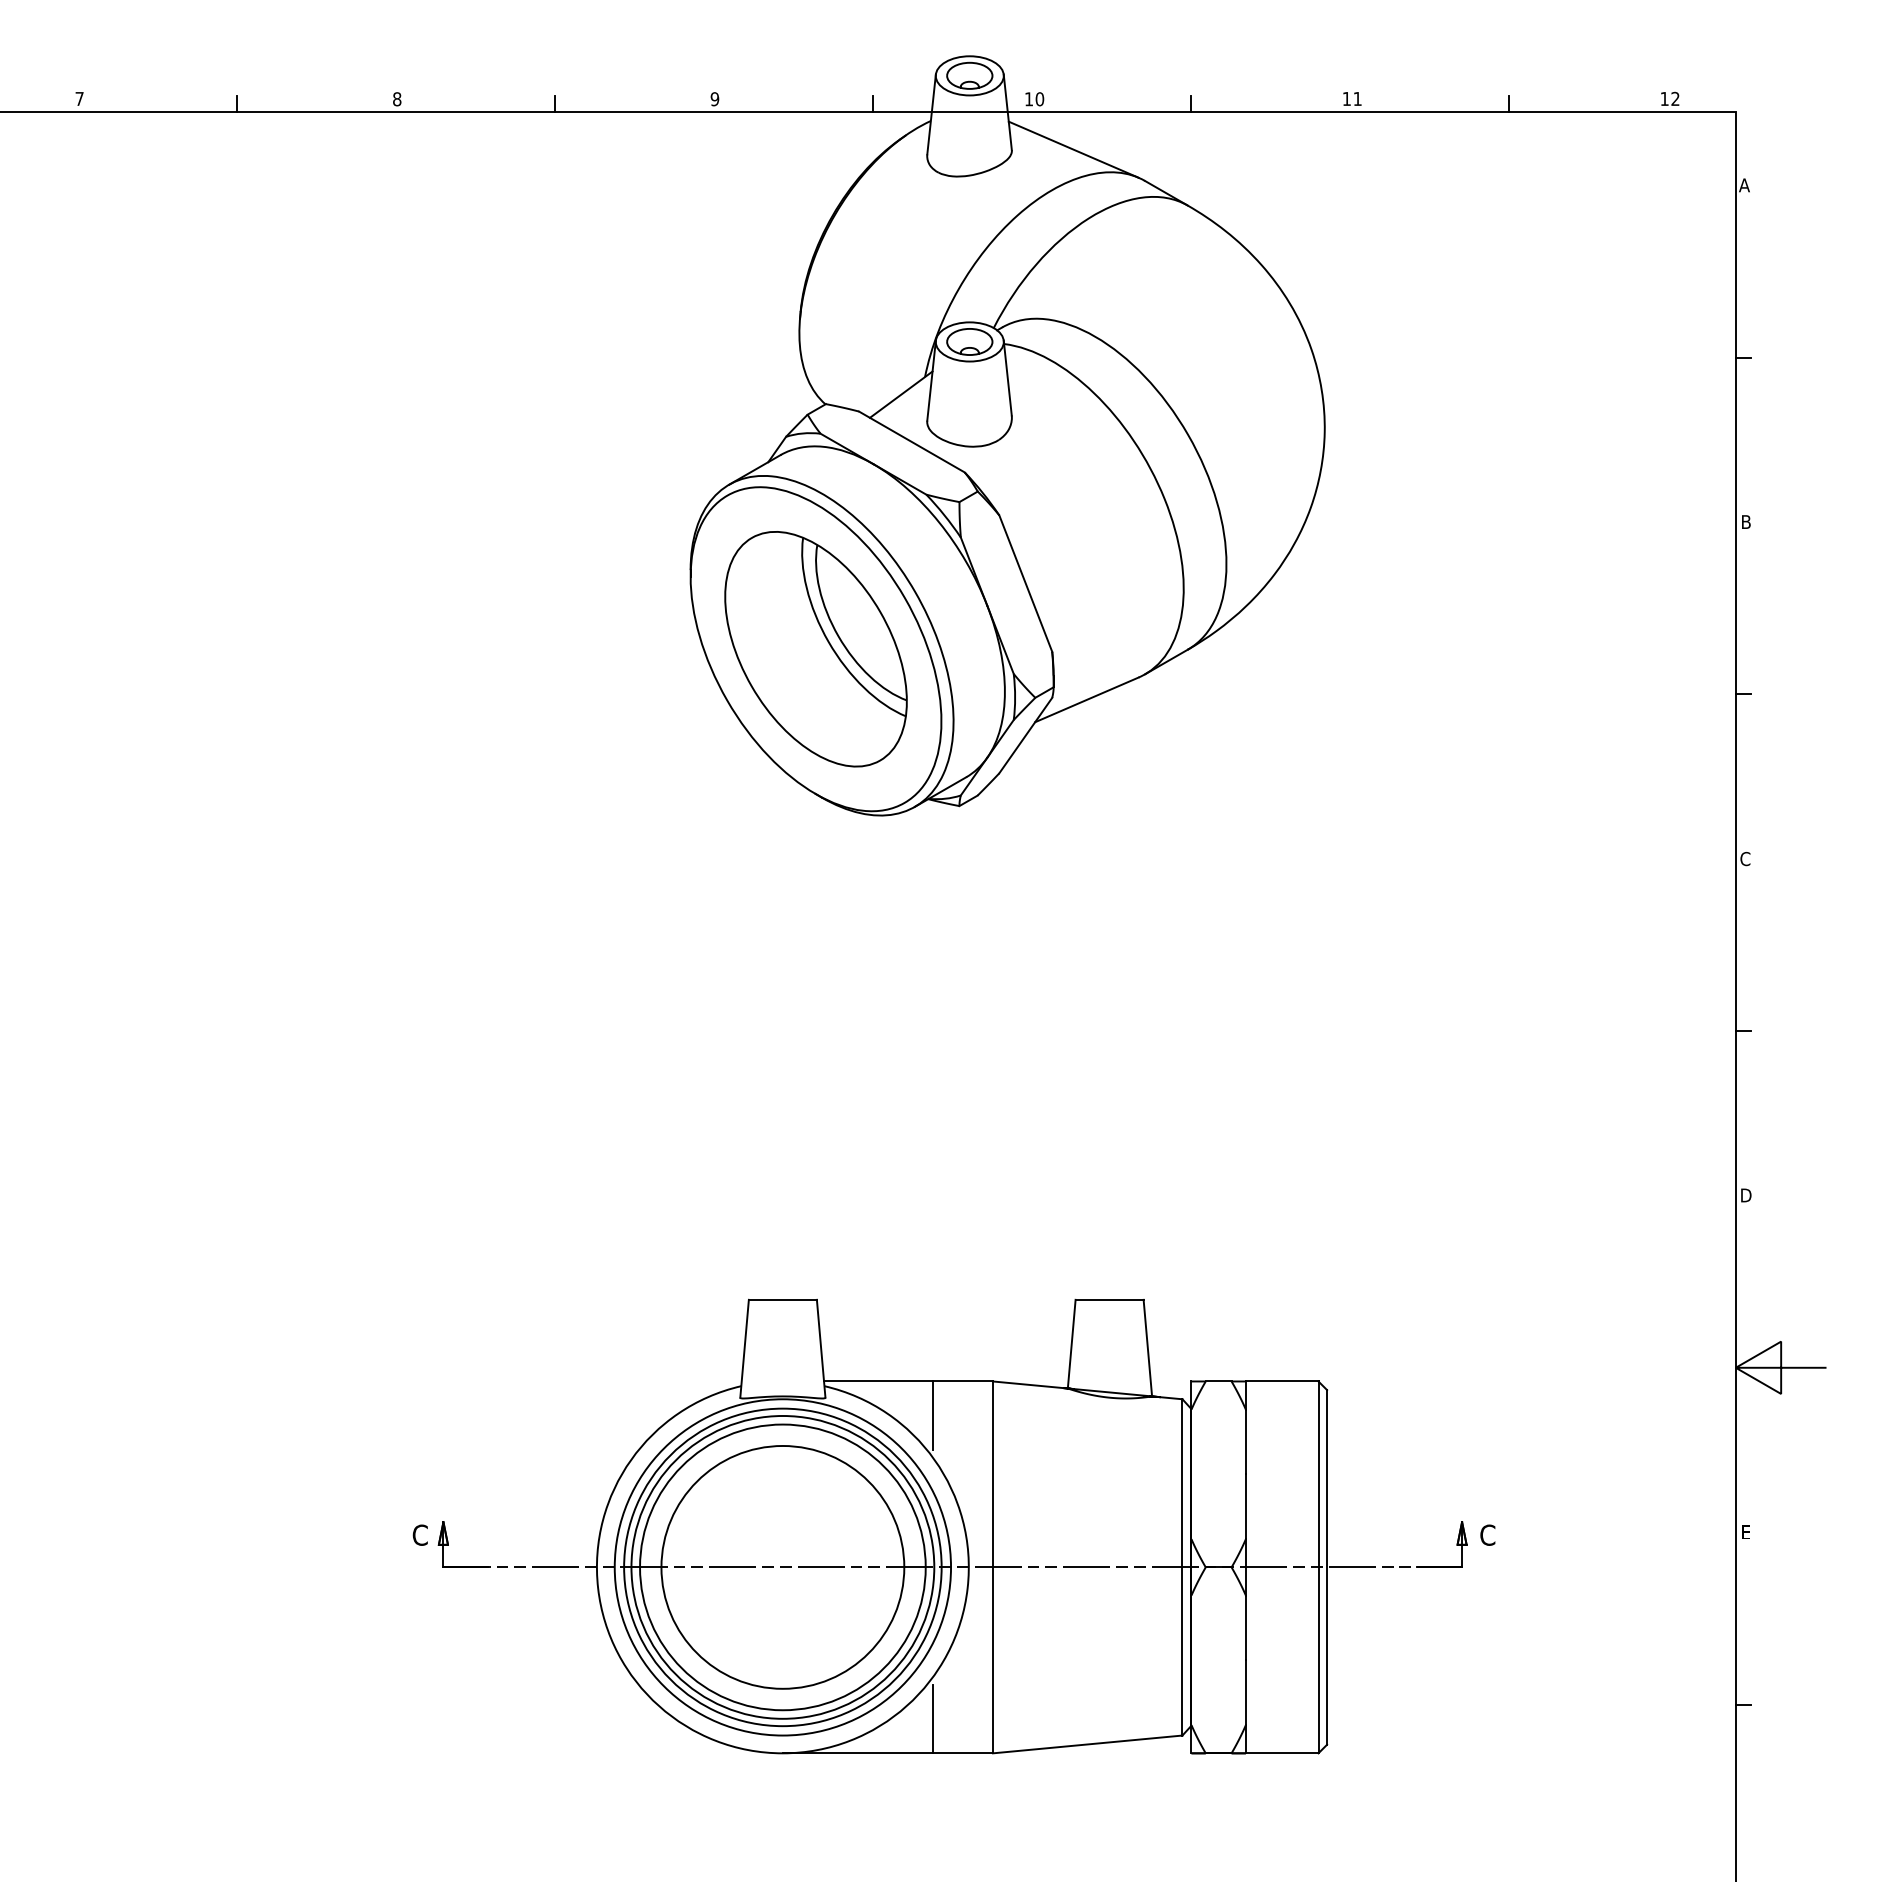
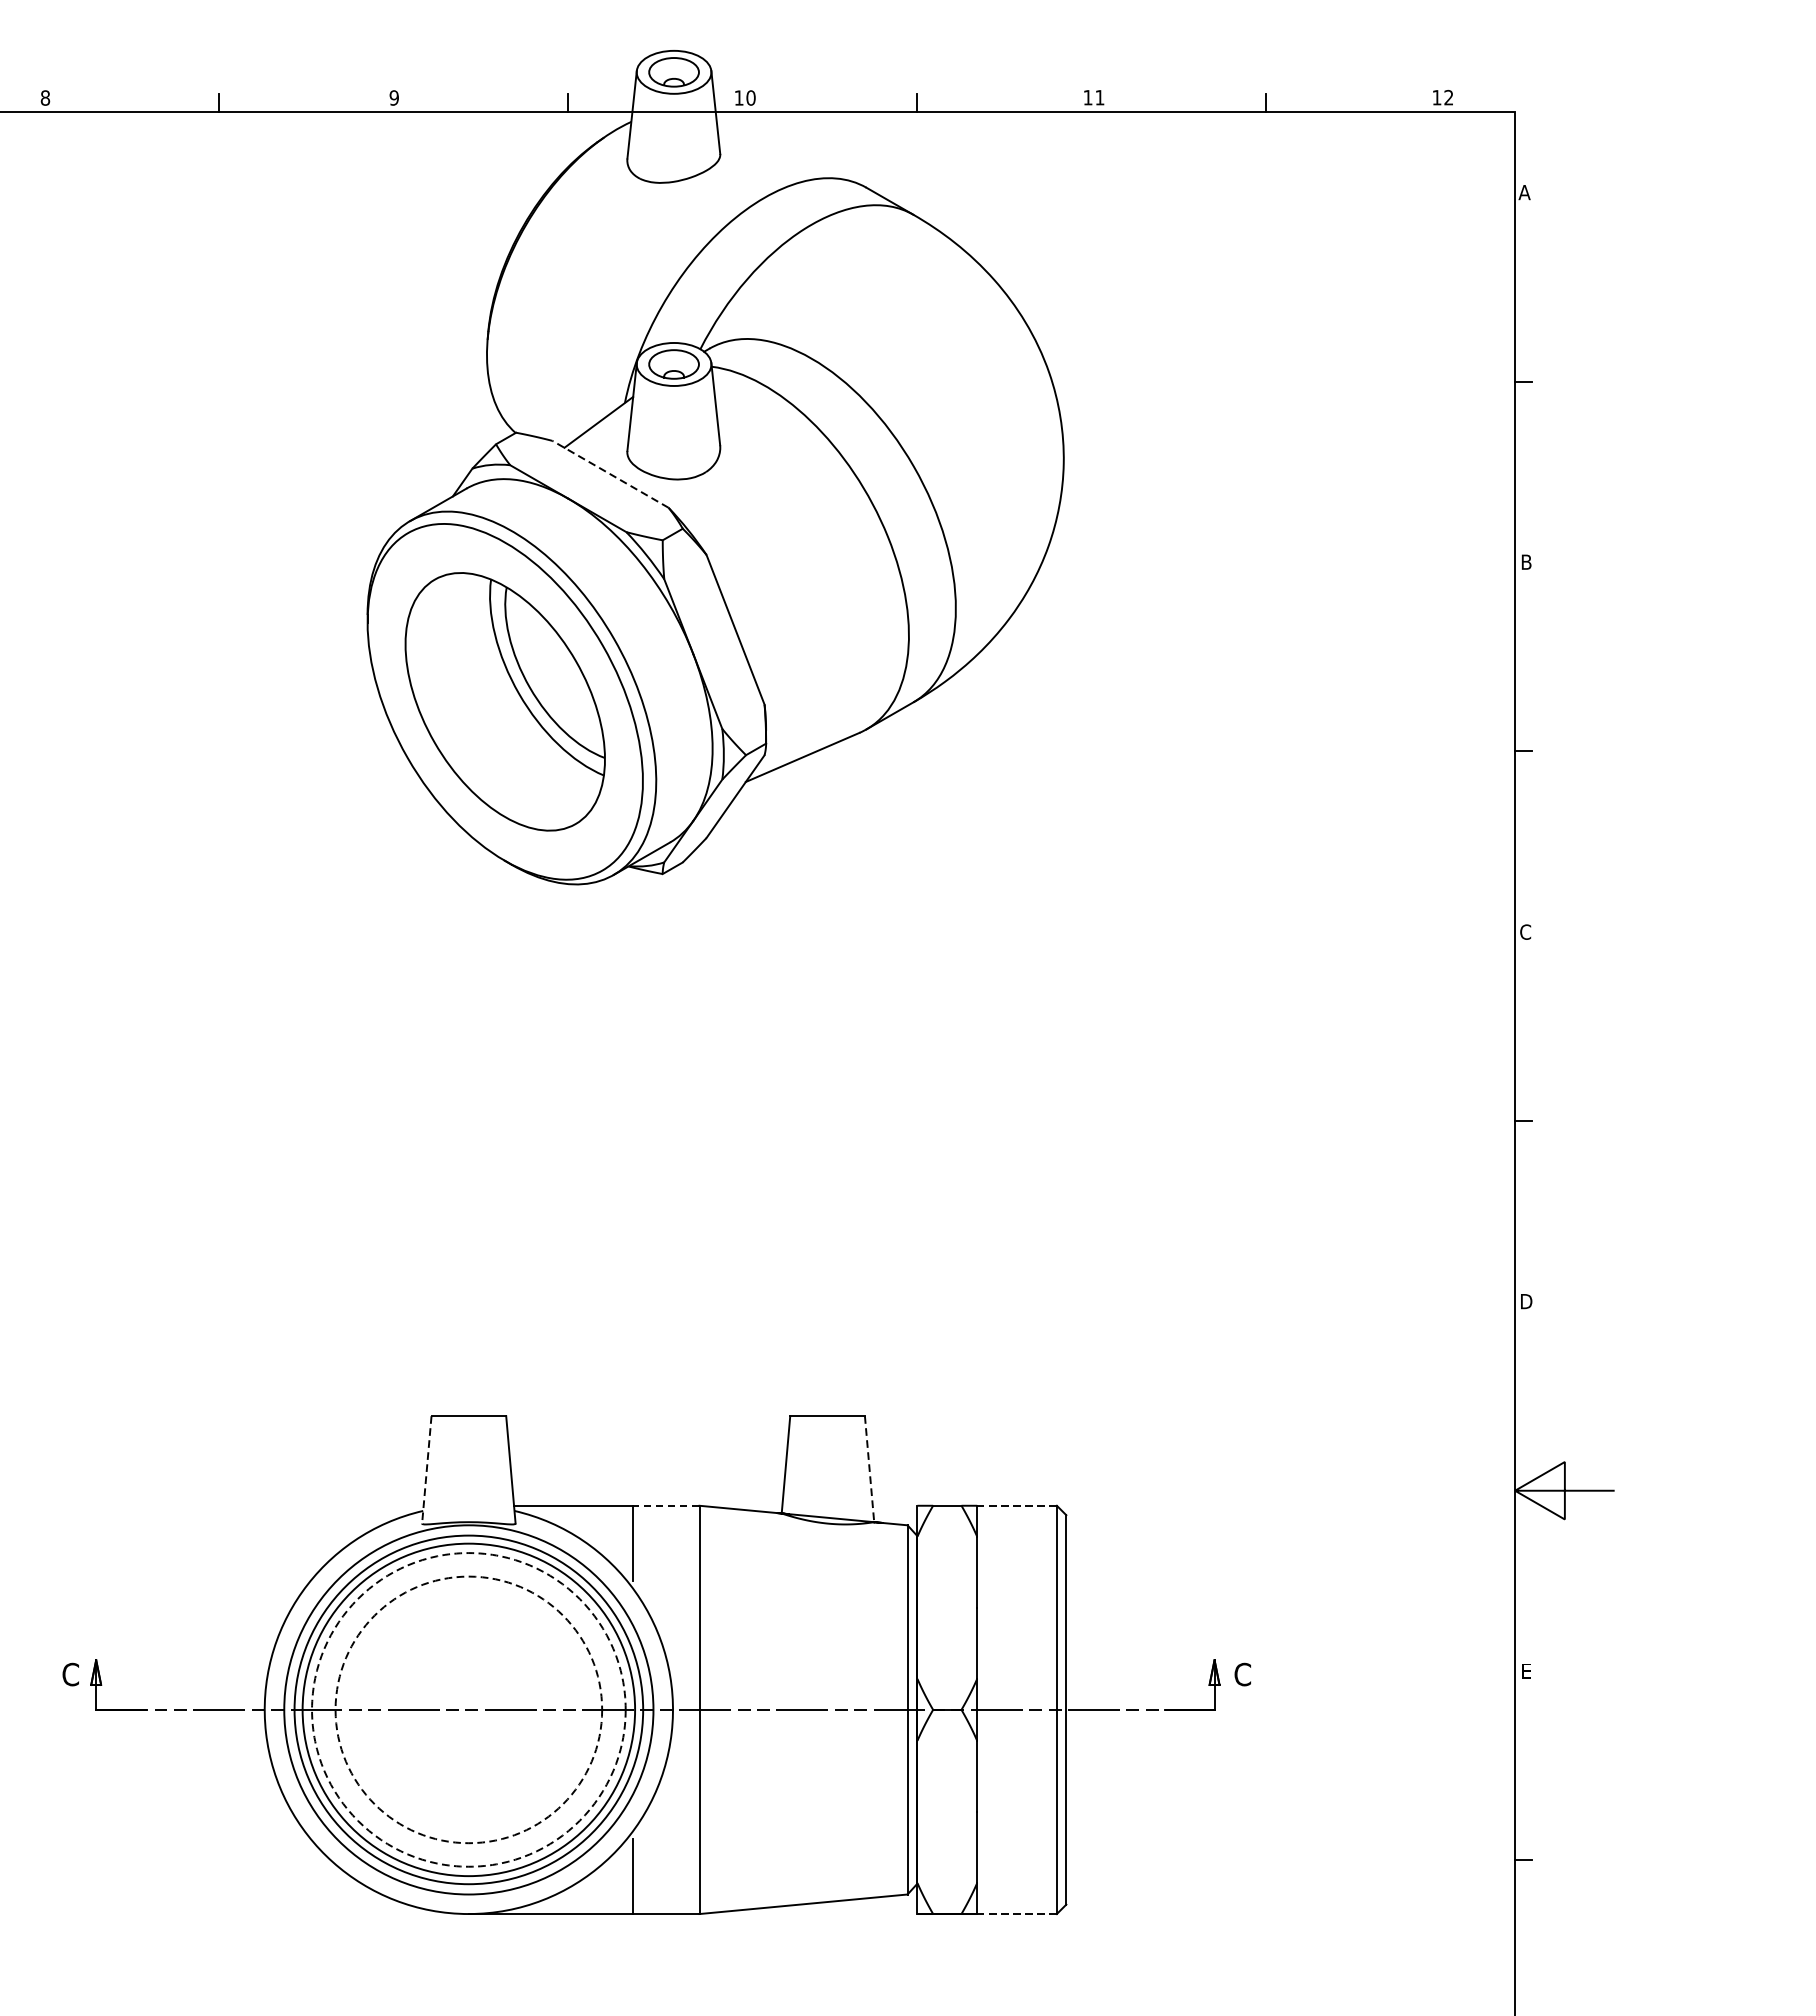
line: (1073, 149) -> (787, 153), removed
line: (911, 441) -> (610, 473), solid -> dashed
line: (1147, 1348) -> (869, 1469), solid -> dashed
line: (744, 1349) -> (426, 1470), solid -> dashed
line: (962, 1381) -> (666, 1505), solid -> dashed
line: (1281, 1381) -> (1016, 1505), solid -> dashed
circle: (782, 1566) -> (468, 1708), solid -> dashed
circle: (782, 1567) -> (468, 1710), solid -> dashed
line: (1281, 1753) -> (1016, 1914), solid -> dashed

